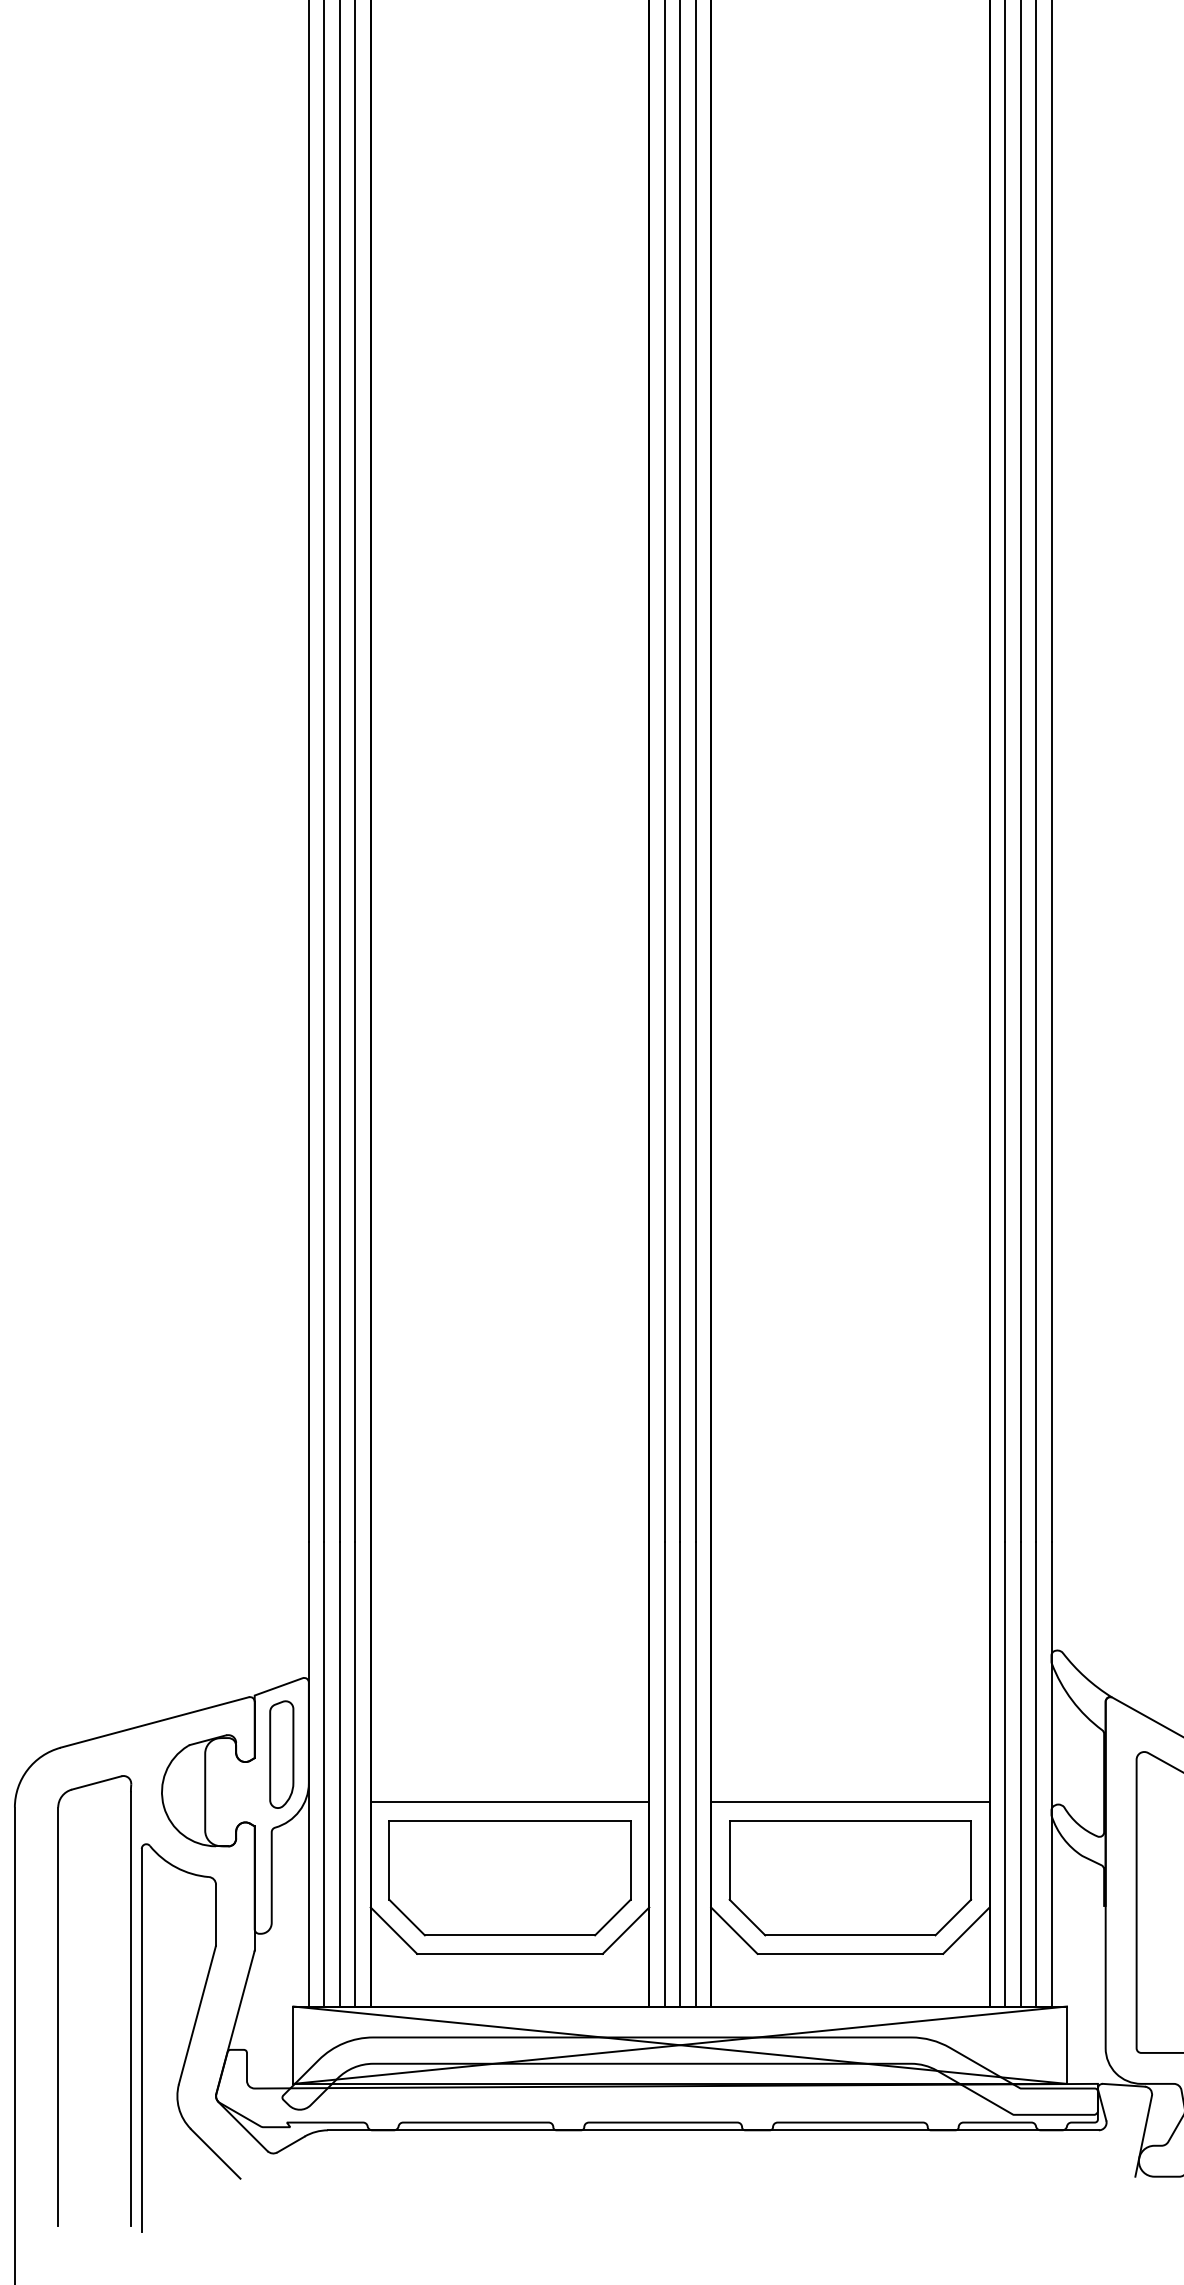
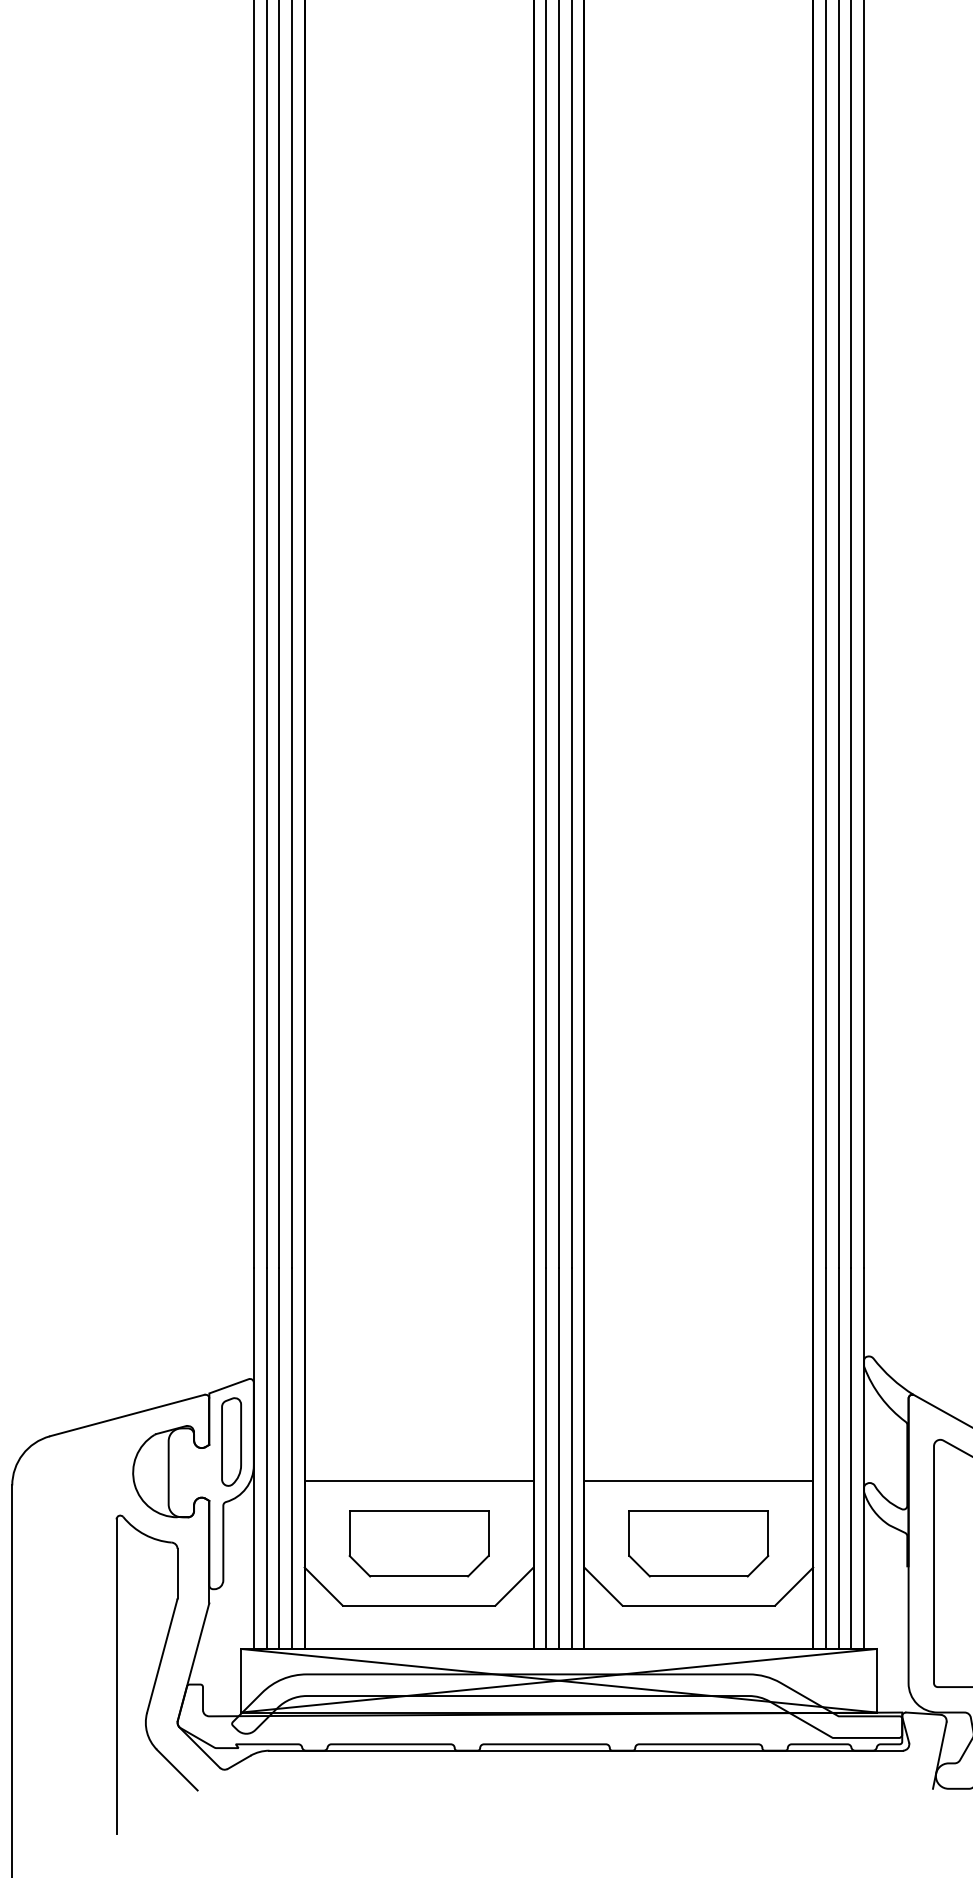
part: (509, 1878) -> (418, 1543), size x0.7
part: (850, 1878) -> (698, 1543), size x0.7
part: (58, 2000) -> (48, 1644), removed

